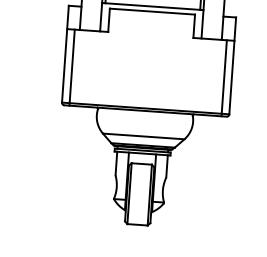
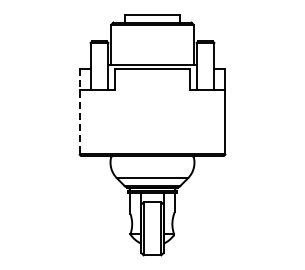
line: (65, 55) -> (79, 112), solid -> dashed
line: (72, 67) -> (86, 122), removed
line: (223, 77) -> (218, 122), removed

